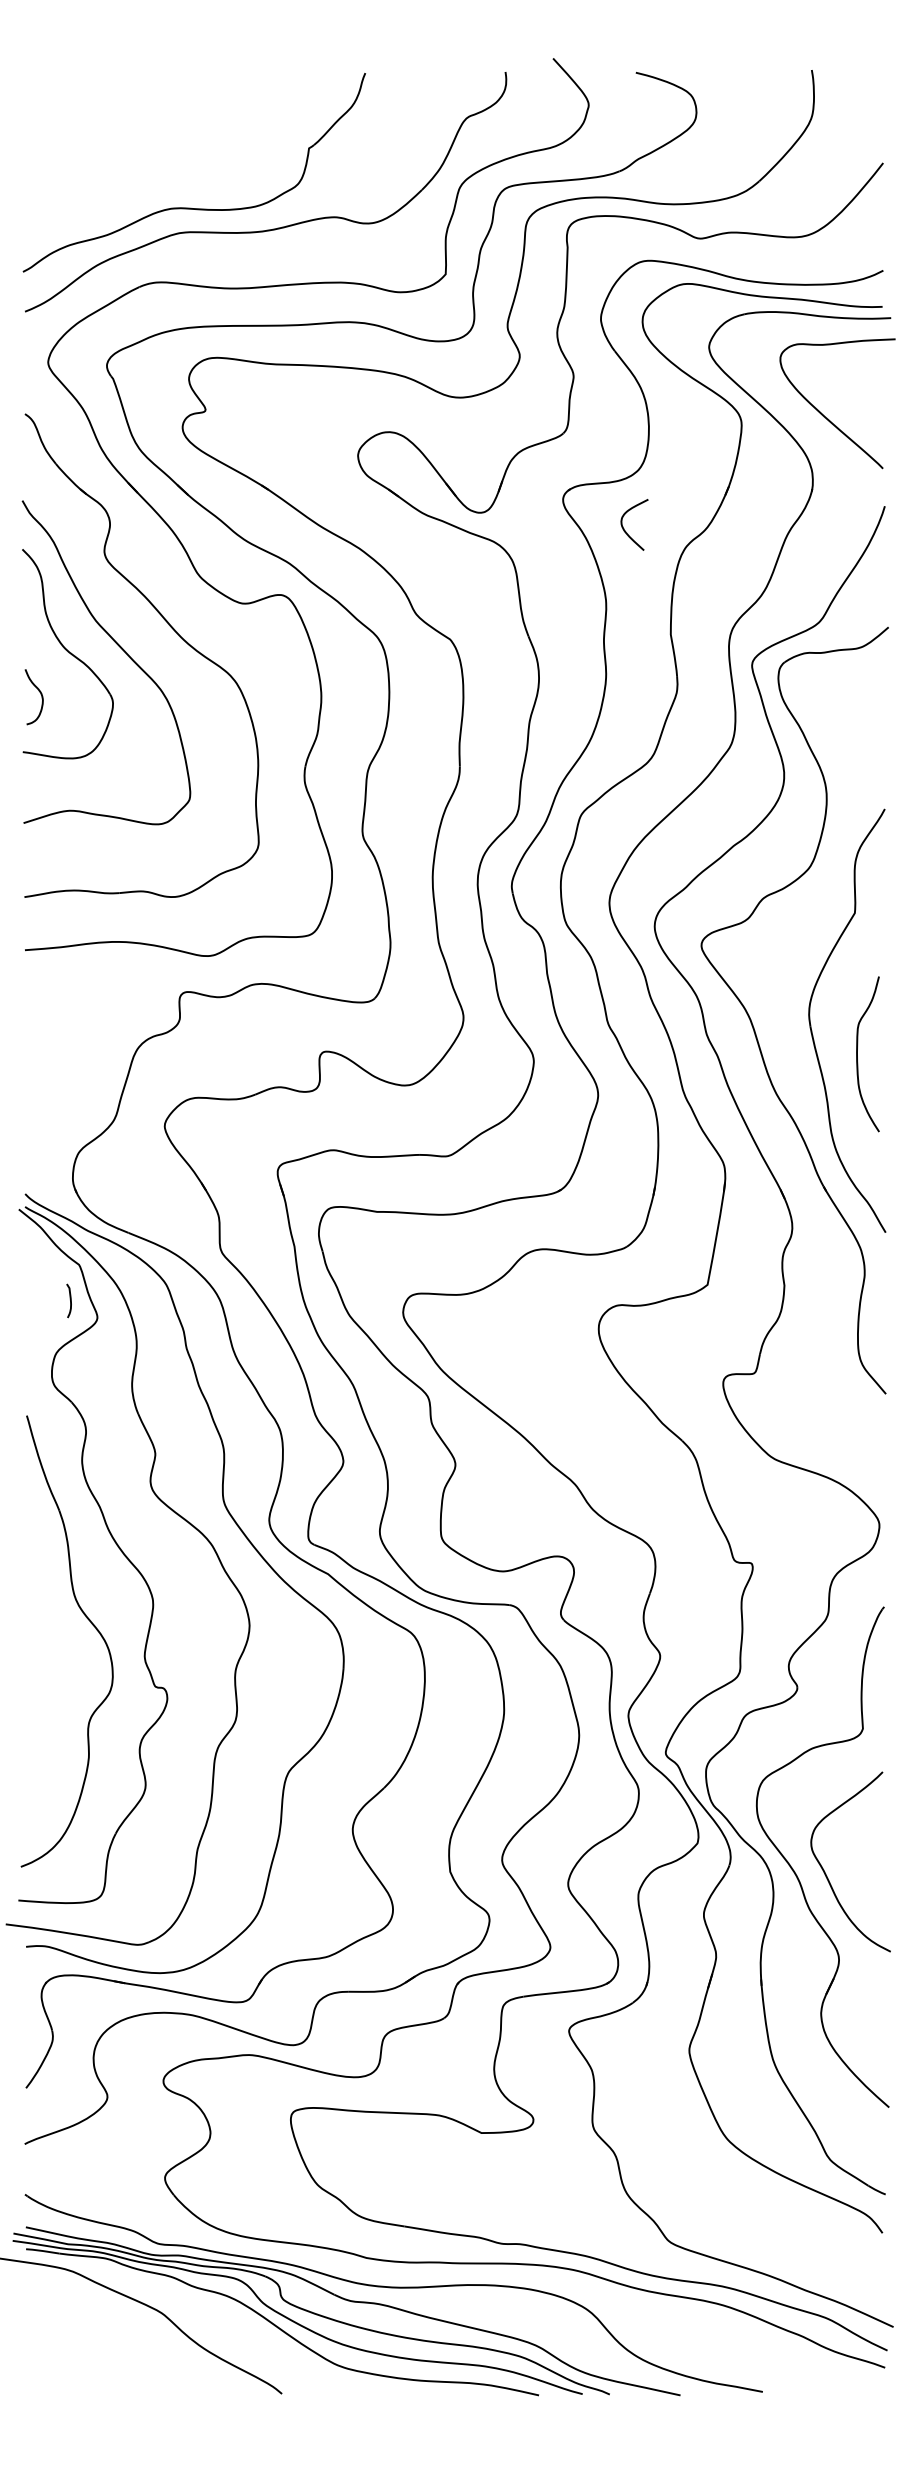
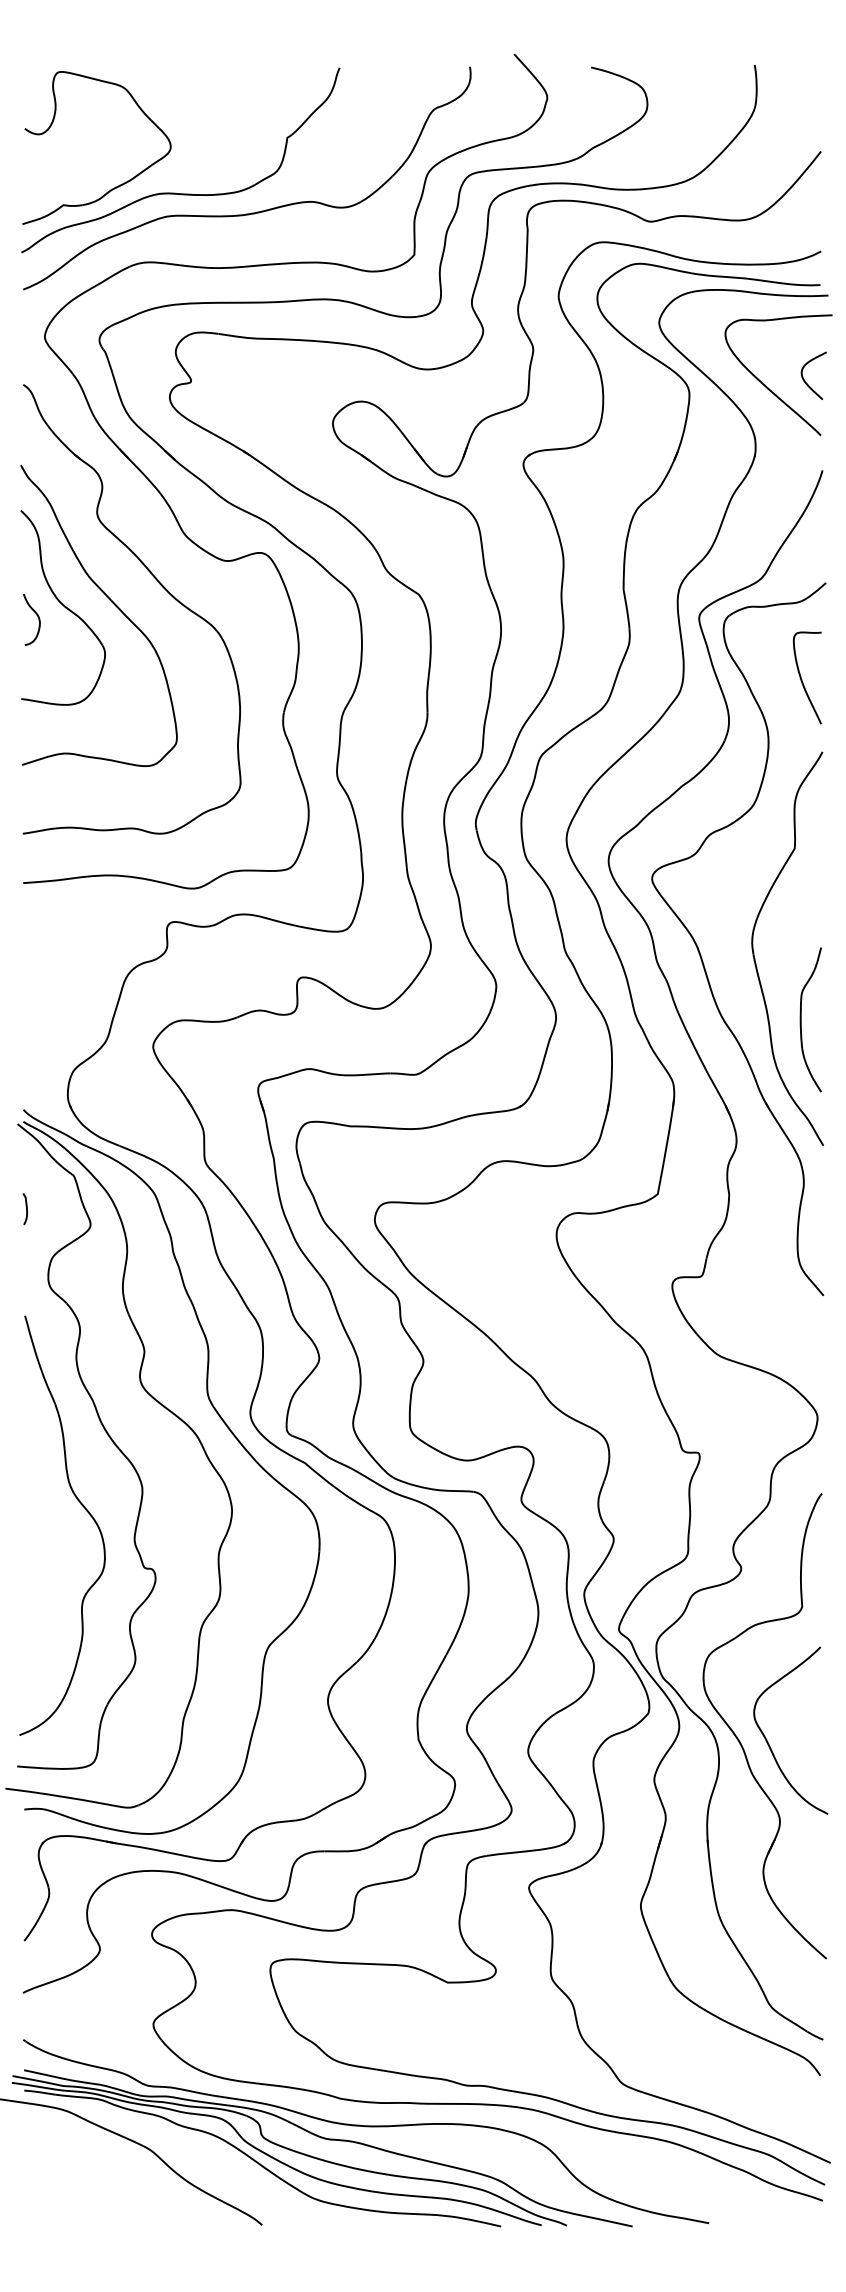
part: (125, 200) -> (116, 186), added
curve: (625, 529) -> (805, 380), moved
curve: (40, 694) -> (37, 617), moved
curve: (863, 731) -> (802, 679), added
curve: (857, 1053) -> (801, 1019), moved
curve: (70, 1301) -> (26, 1209), moved

